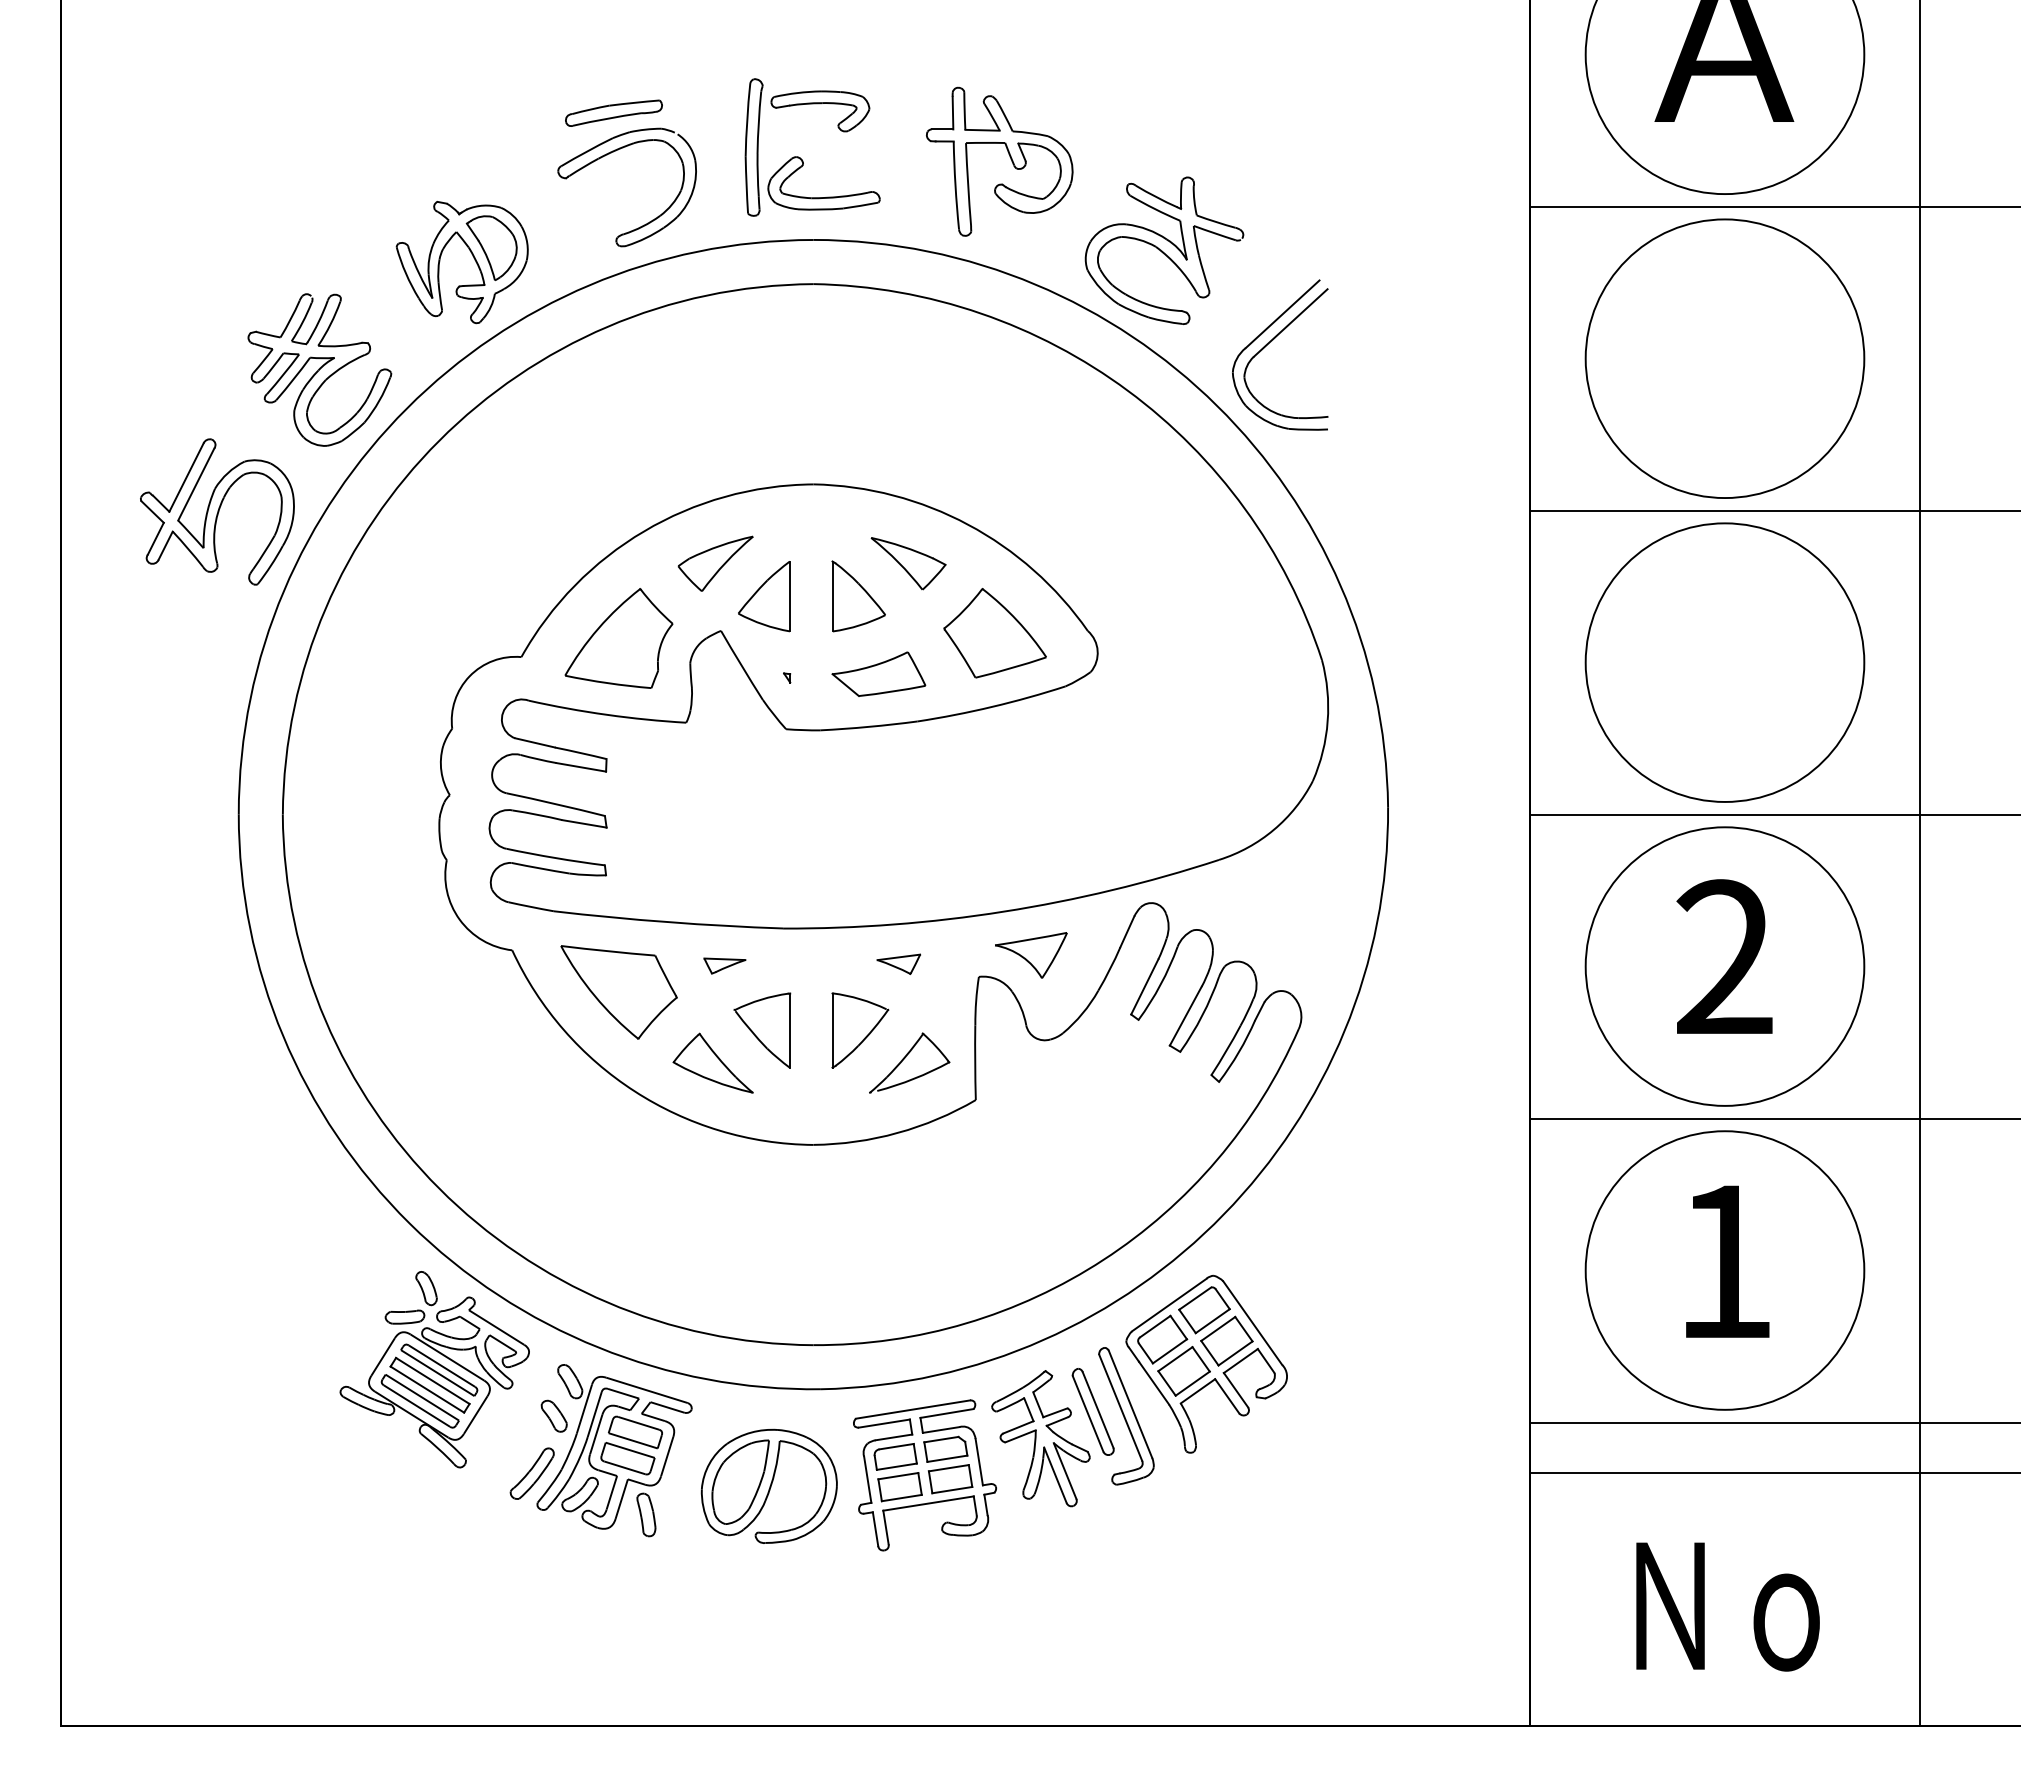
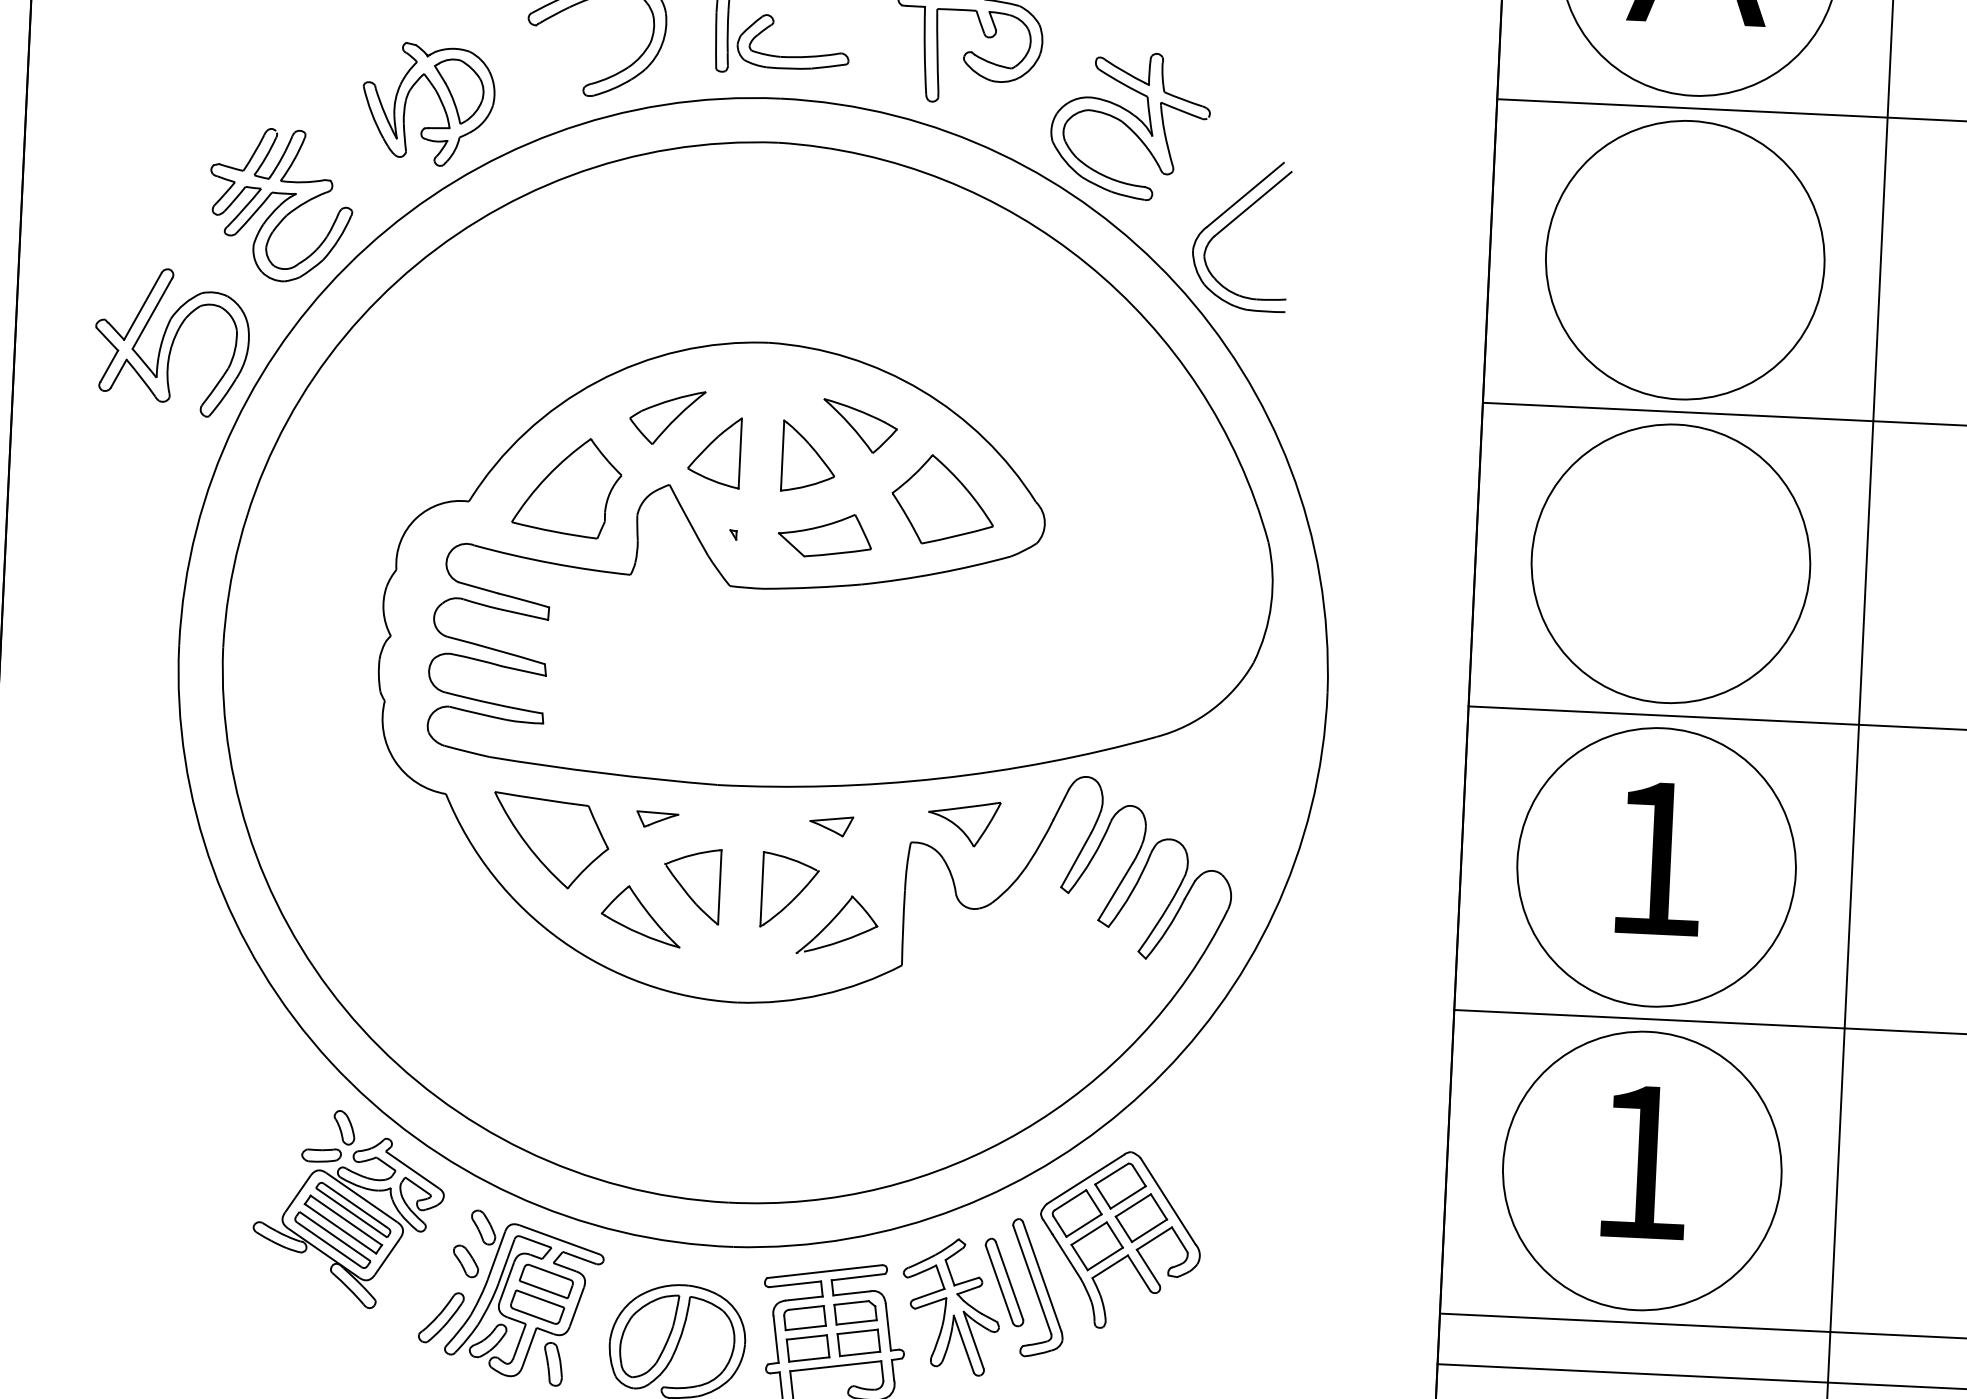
text: (1724, 956) -> (1656, 857), 2 -> 1

